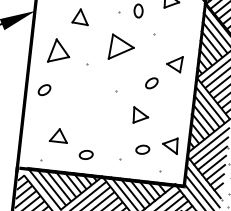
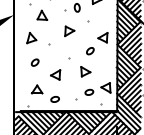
part: (121, 46) -> (69, 30), size x0.62
part: (59, 52) -> (31, 38), size x0.71
part: (43, 89) -> (34, 62), moved
part: (91, 114) -> (55, 74), added

